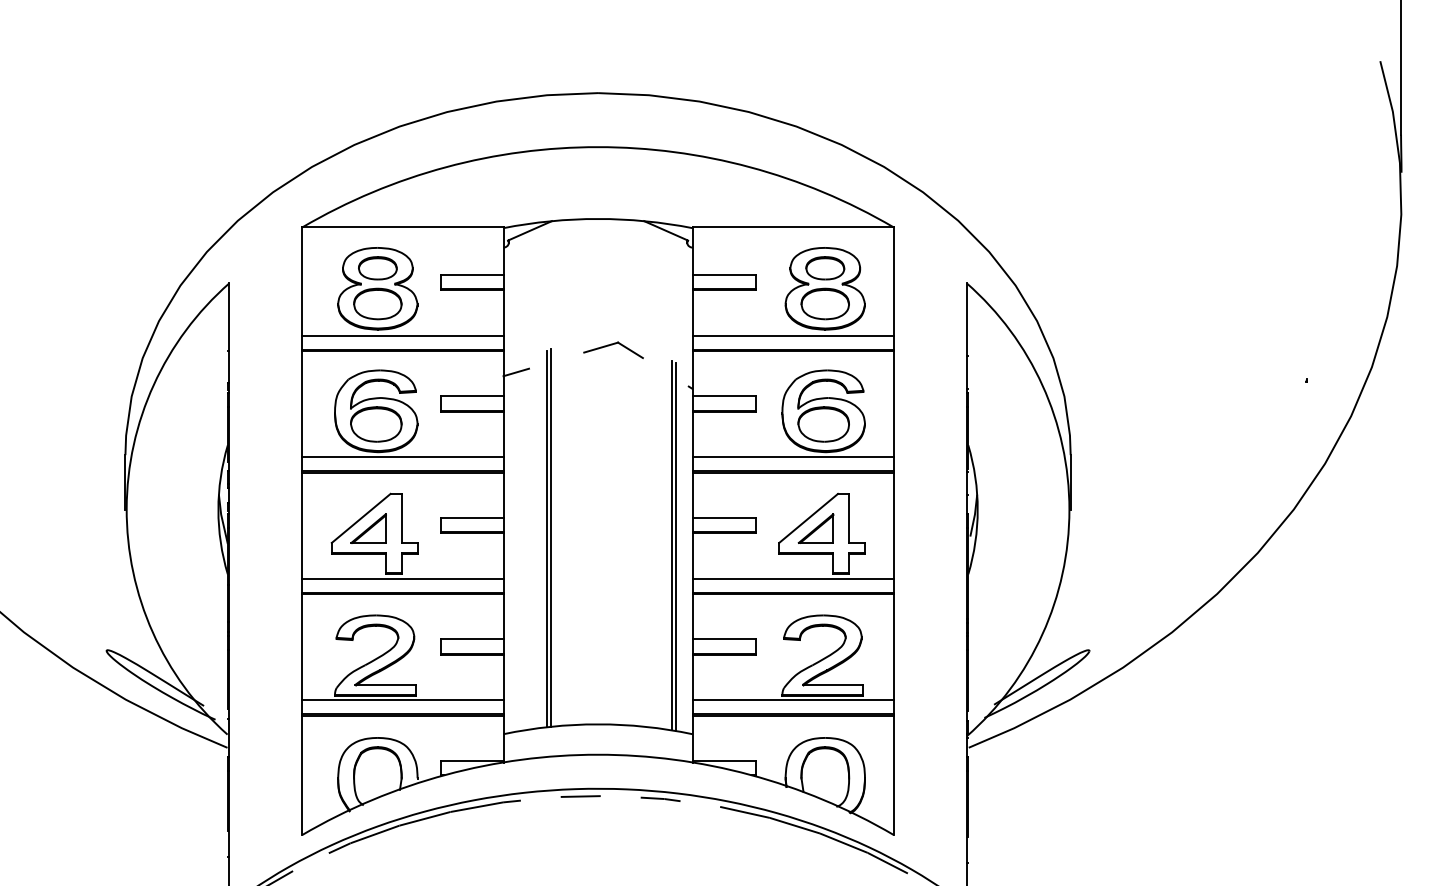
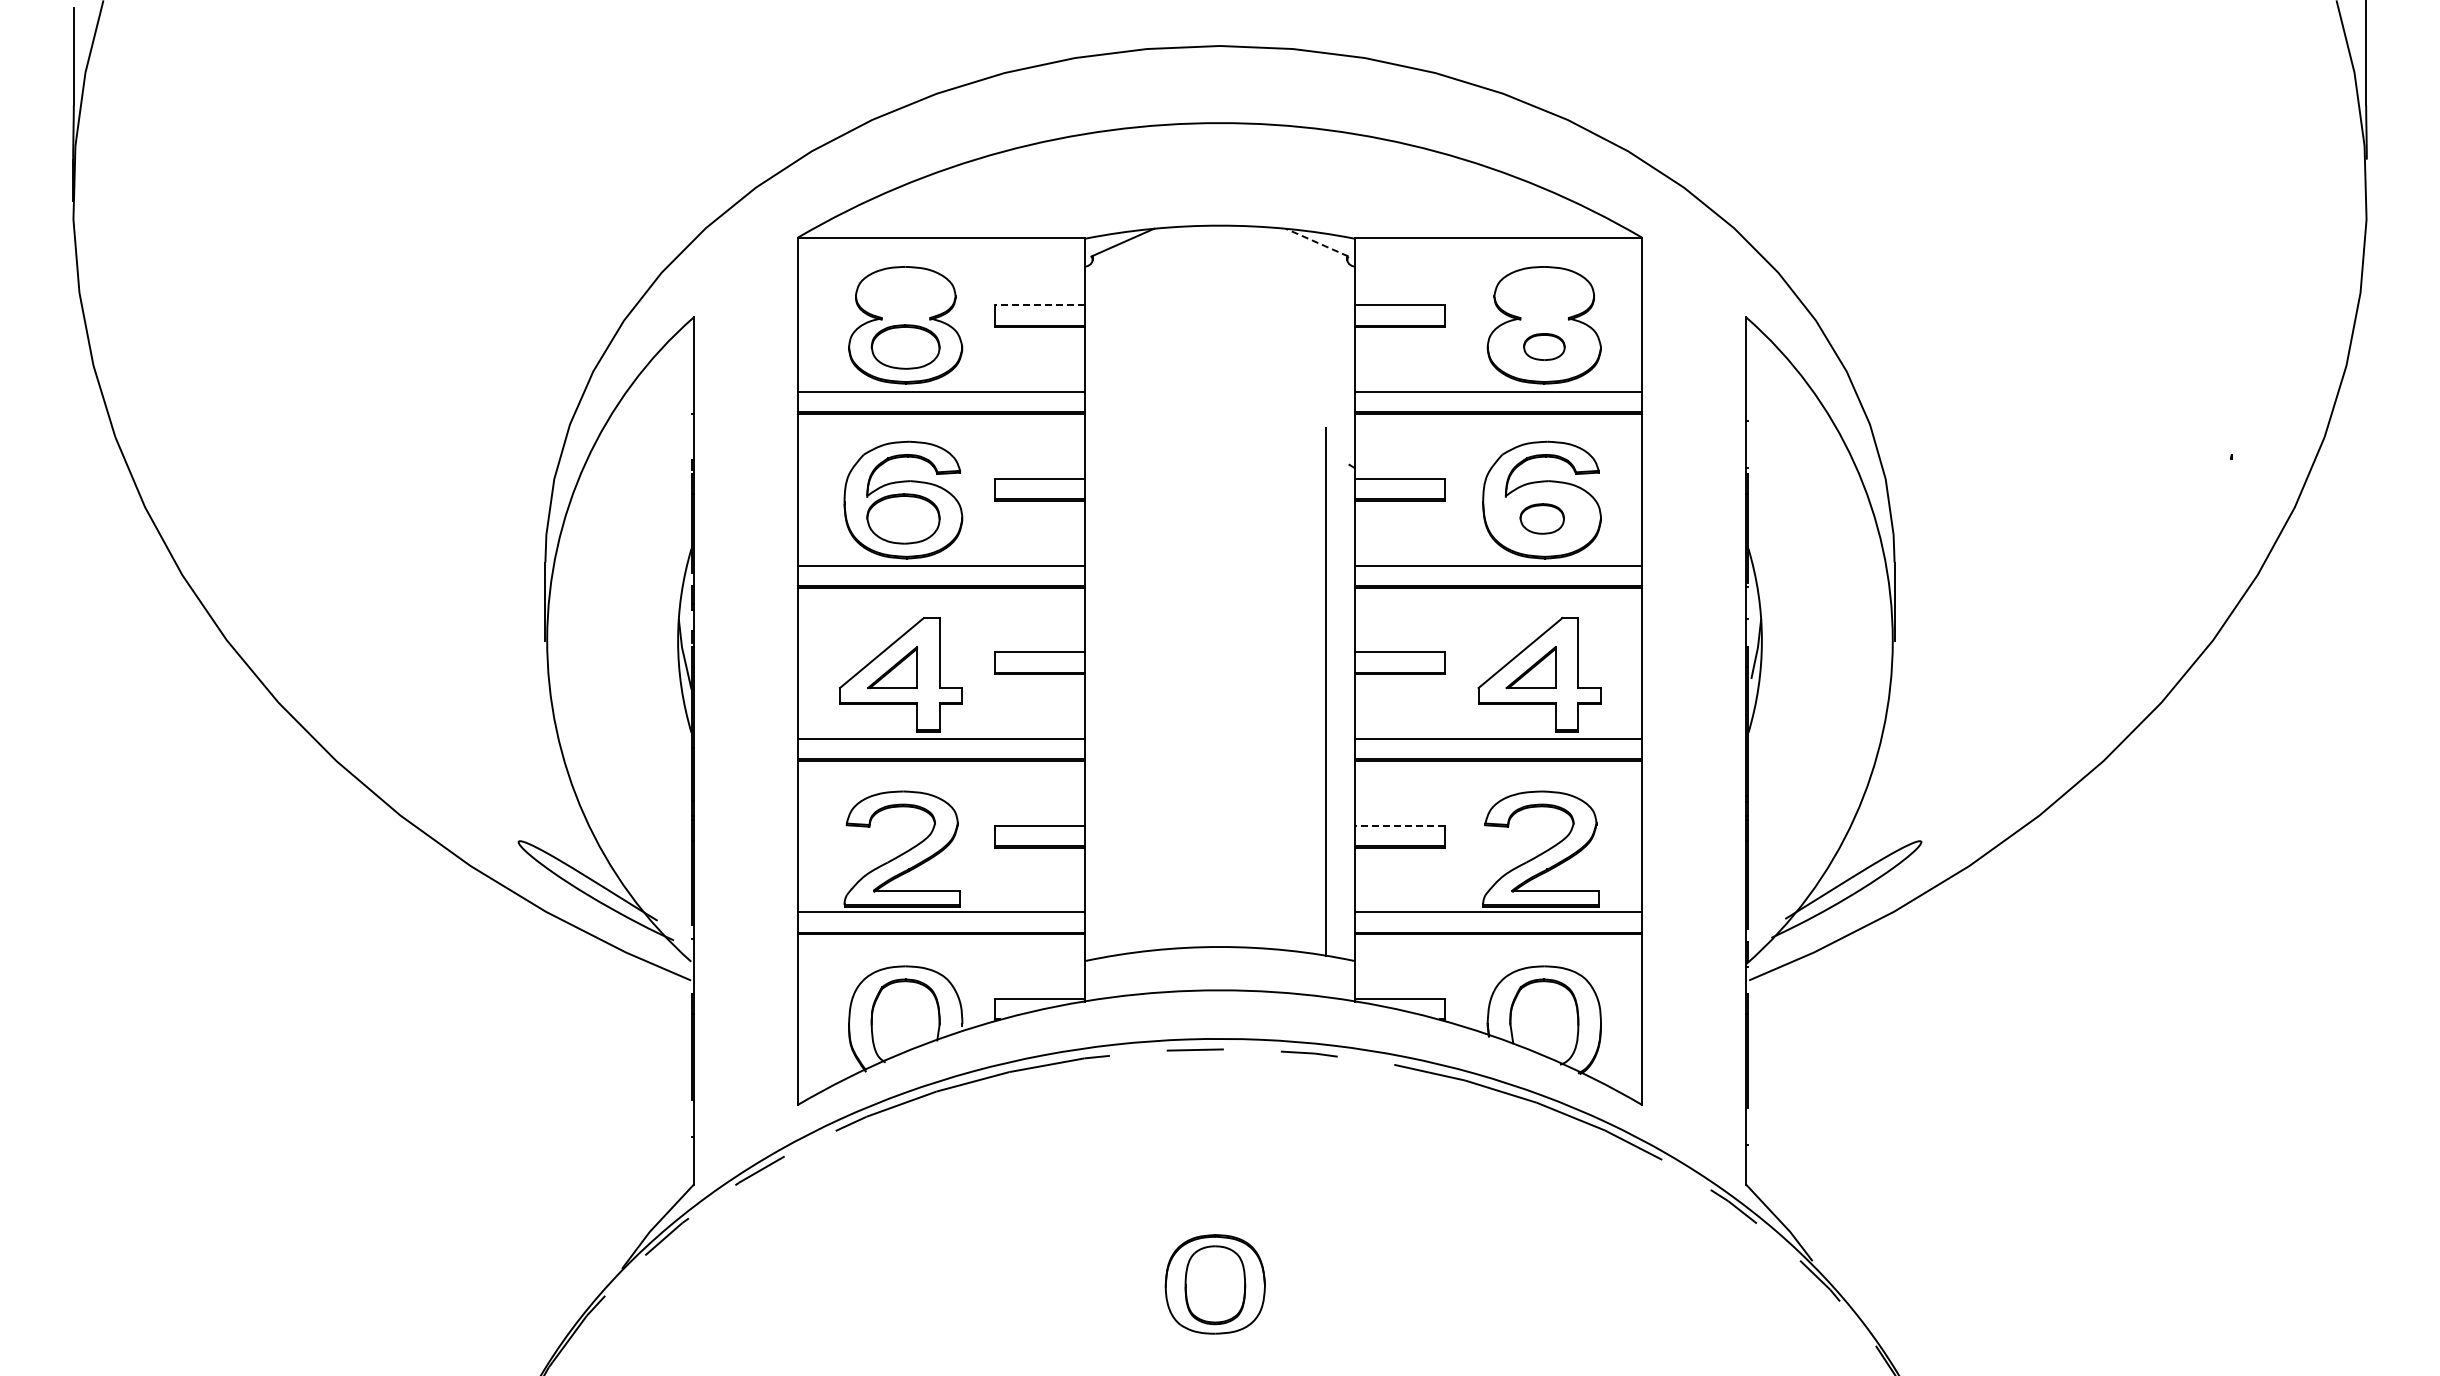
line: (665, 230) -> (1316, 242), solid -> dashed
part: (377, 267) -> (905, 295), removed
part: (825, 267) -> (1544, 295), removed
line: (472, 274) -> (1040, 305), solid -> dashed
part: (825, 303) -> (1544, 346), size x0.6
part: (613, 344) -> (1241, 405), removed
line: (516, 372) -> (1103, 444), removed
part: (824, 424) -> (1542, 518), size x0.6
line: (550, 537) -> (1152, 680), removed
line: (546, 539) -> (1146, 682), removed
line: (675, 546) -> (1330, 693), removed
line: (723, 639) -> (1399, 825), solid -> dashed

